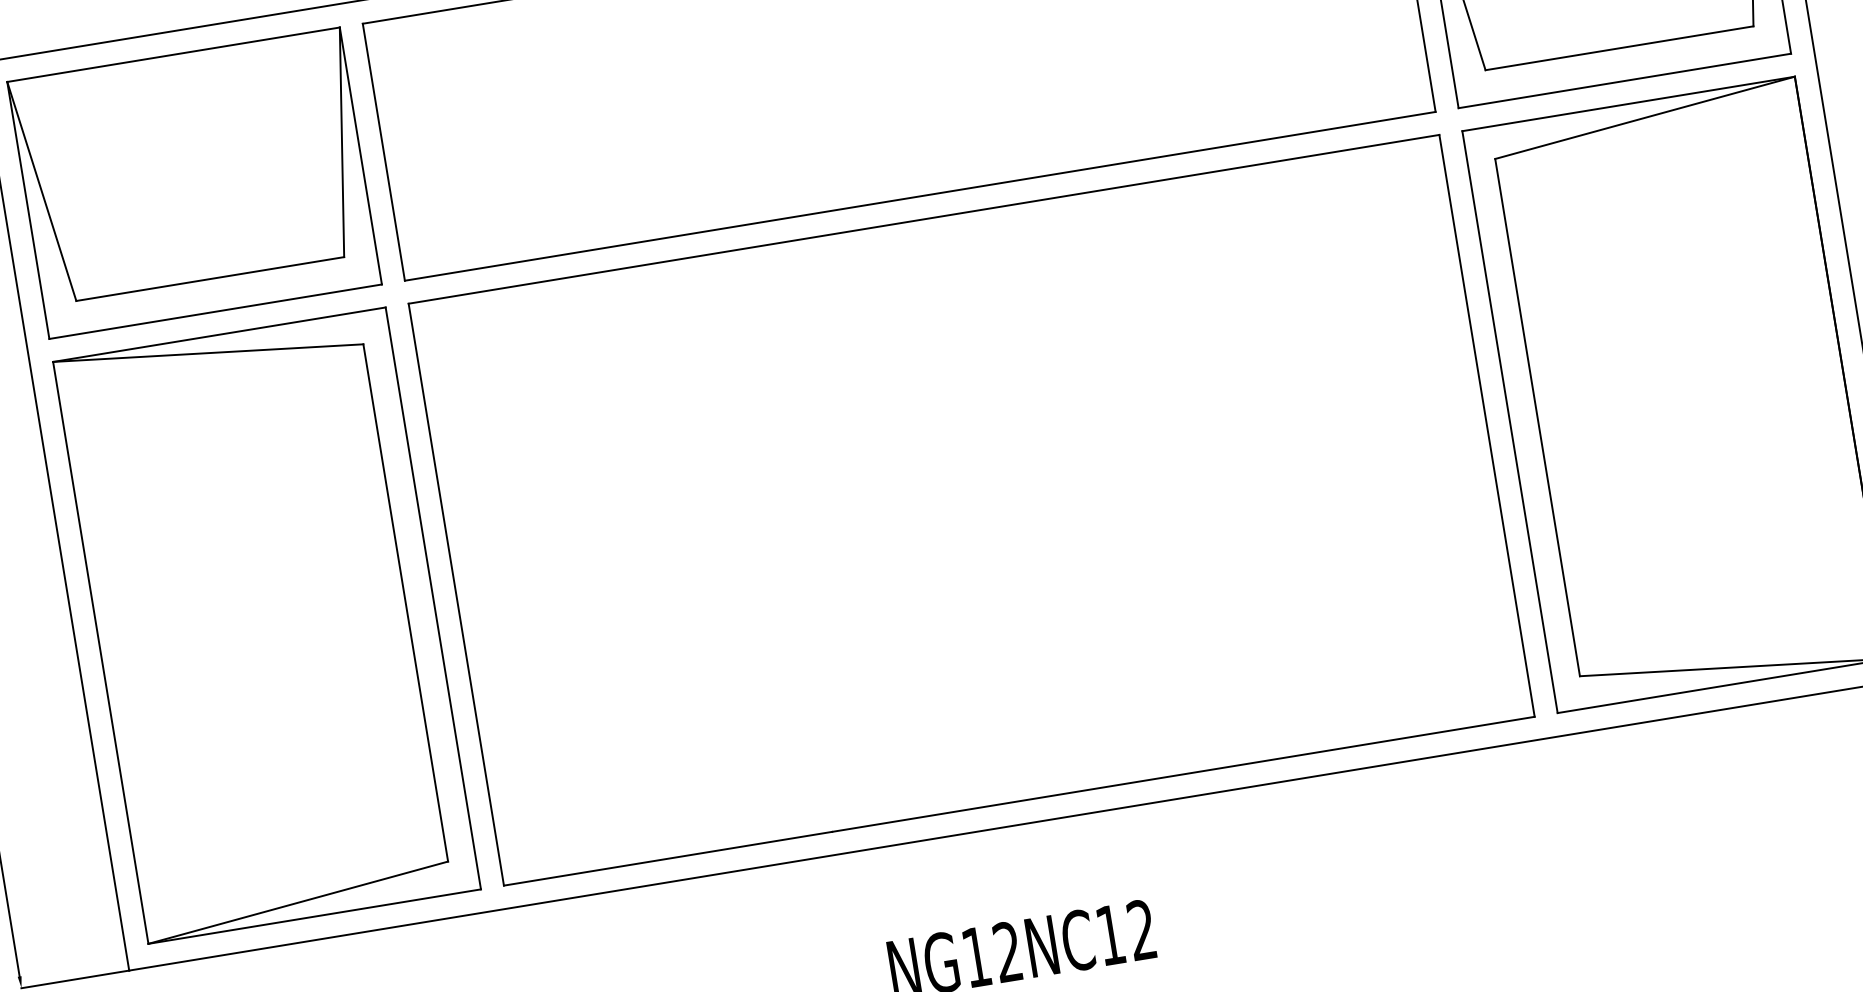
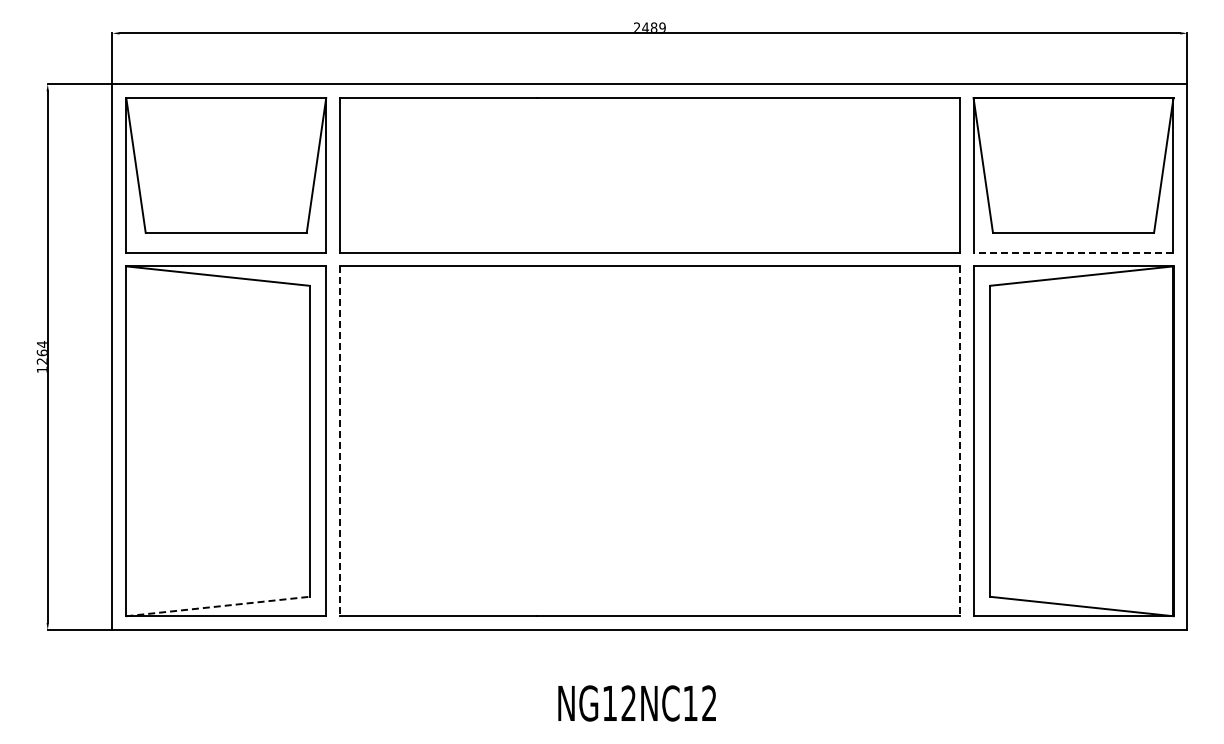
line: (1624, 80) -> (1073, 252), solid -> dashed
line: (1486, 426) -> (959, 441), solid -> dashed
line: (457, 594) -> (340, 441), solid -> dashed
line: (299, 902) -> (218, 606), solid -> dashed

